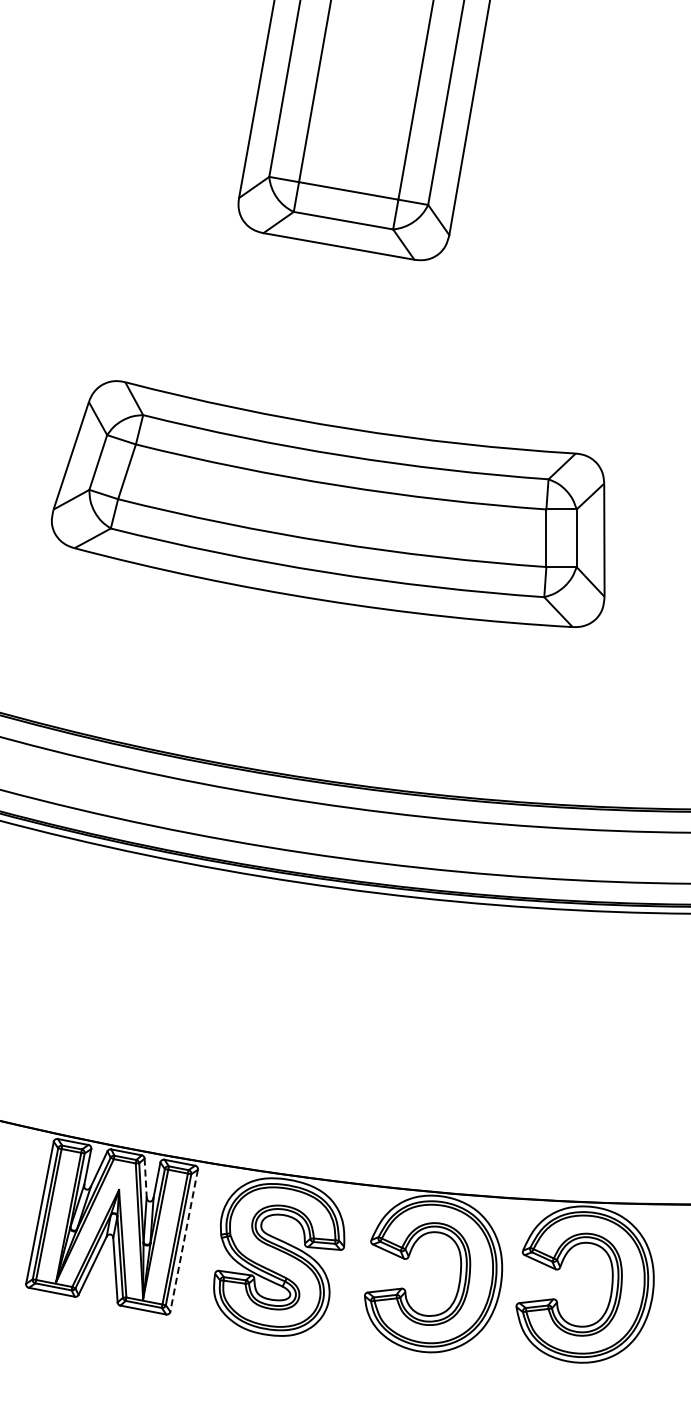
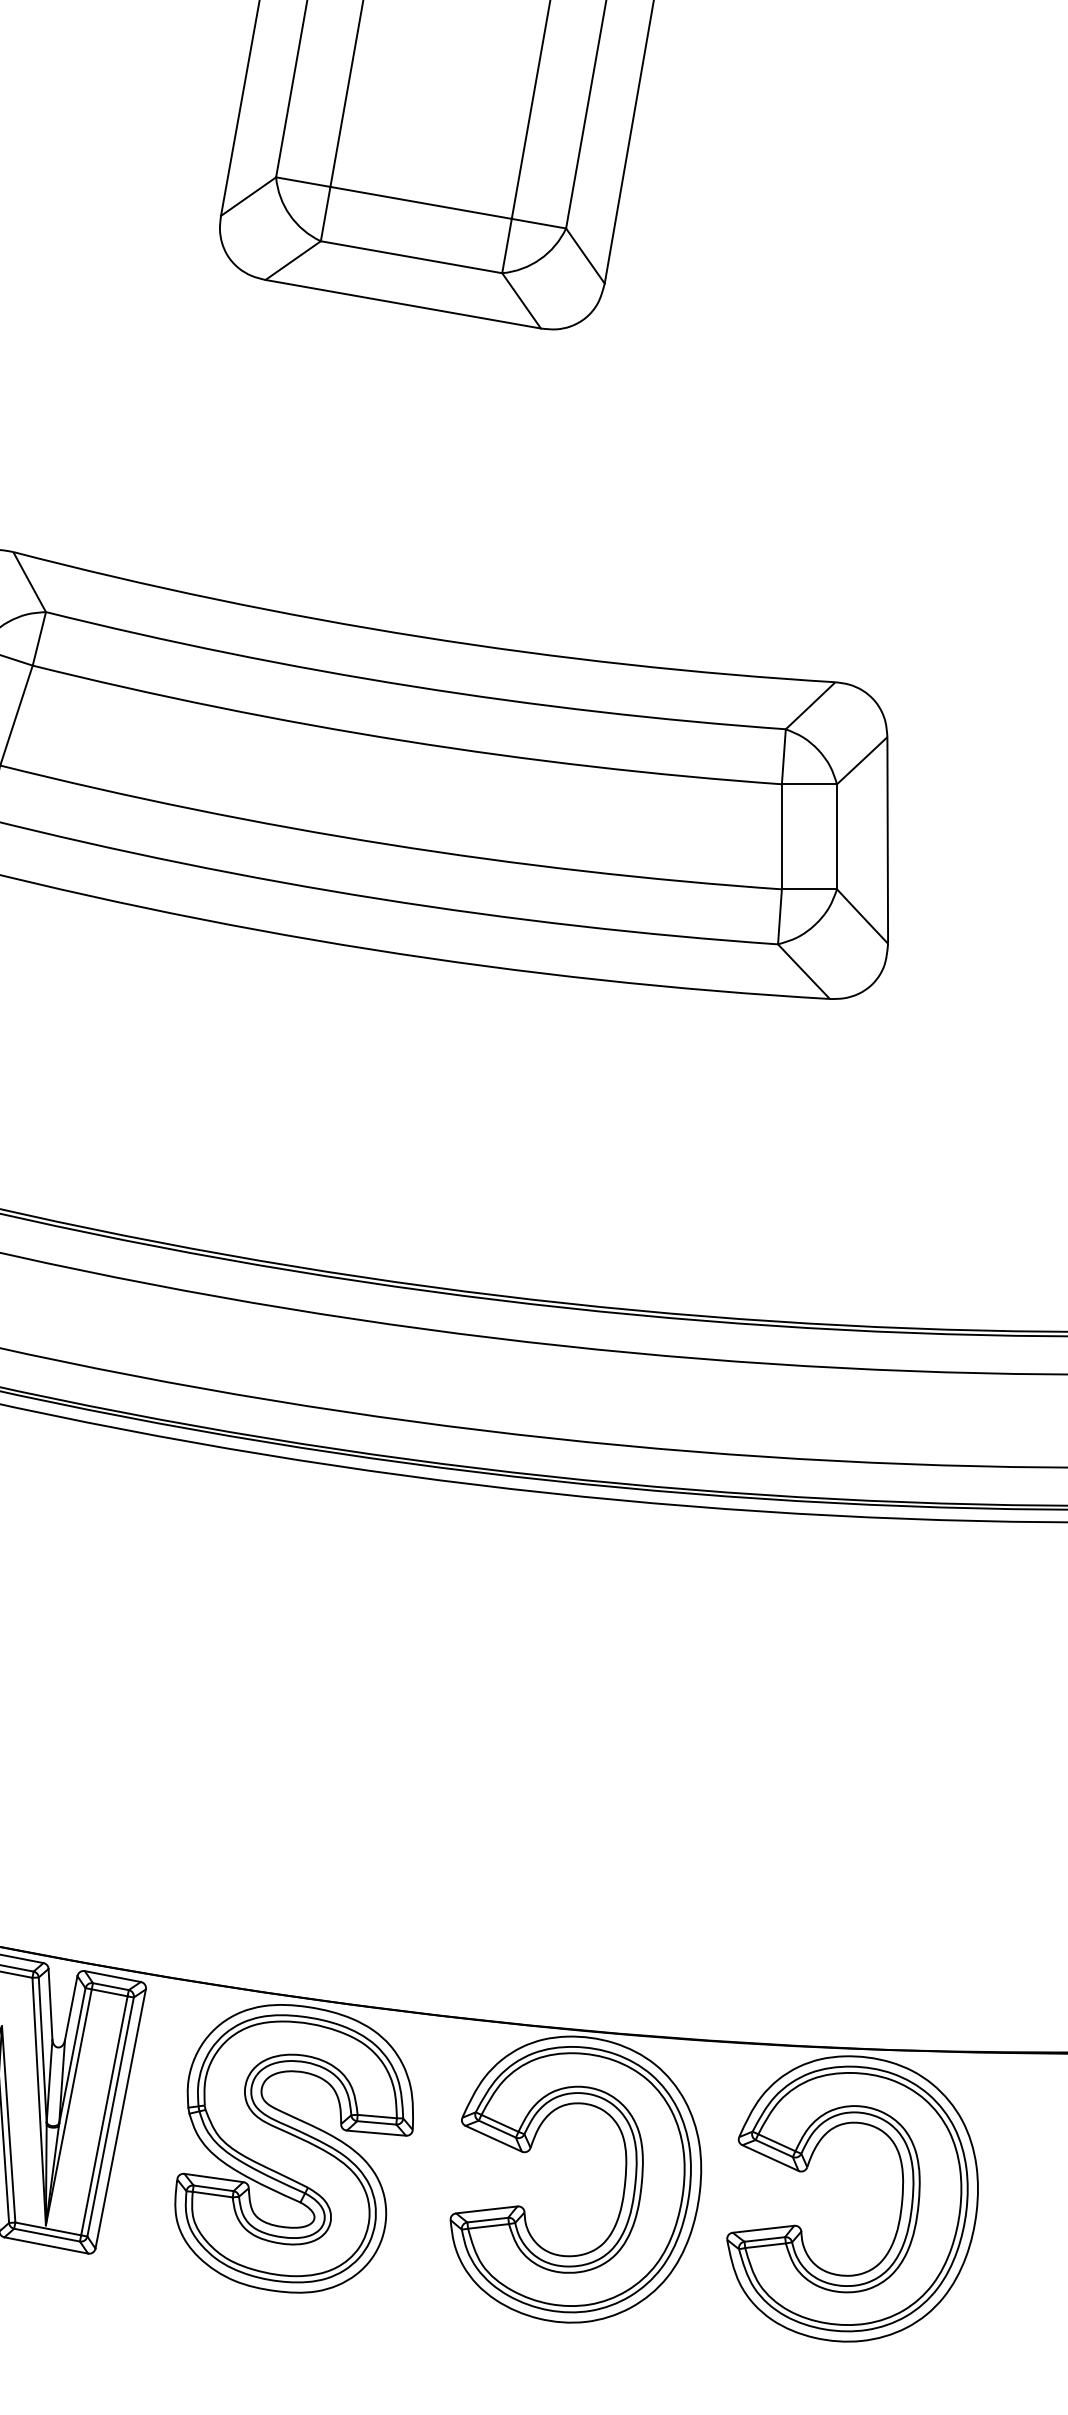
line: (145, 1178) -> (50, 2005), dashed -> solid
line: (184, 1241) -> (121, 2120), dashed -> solid

